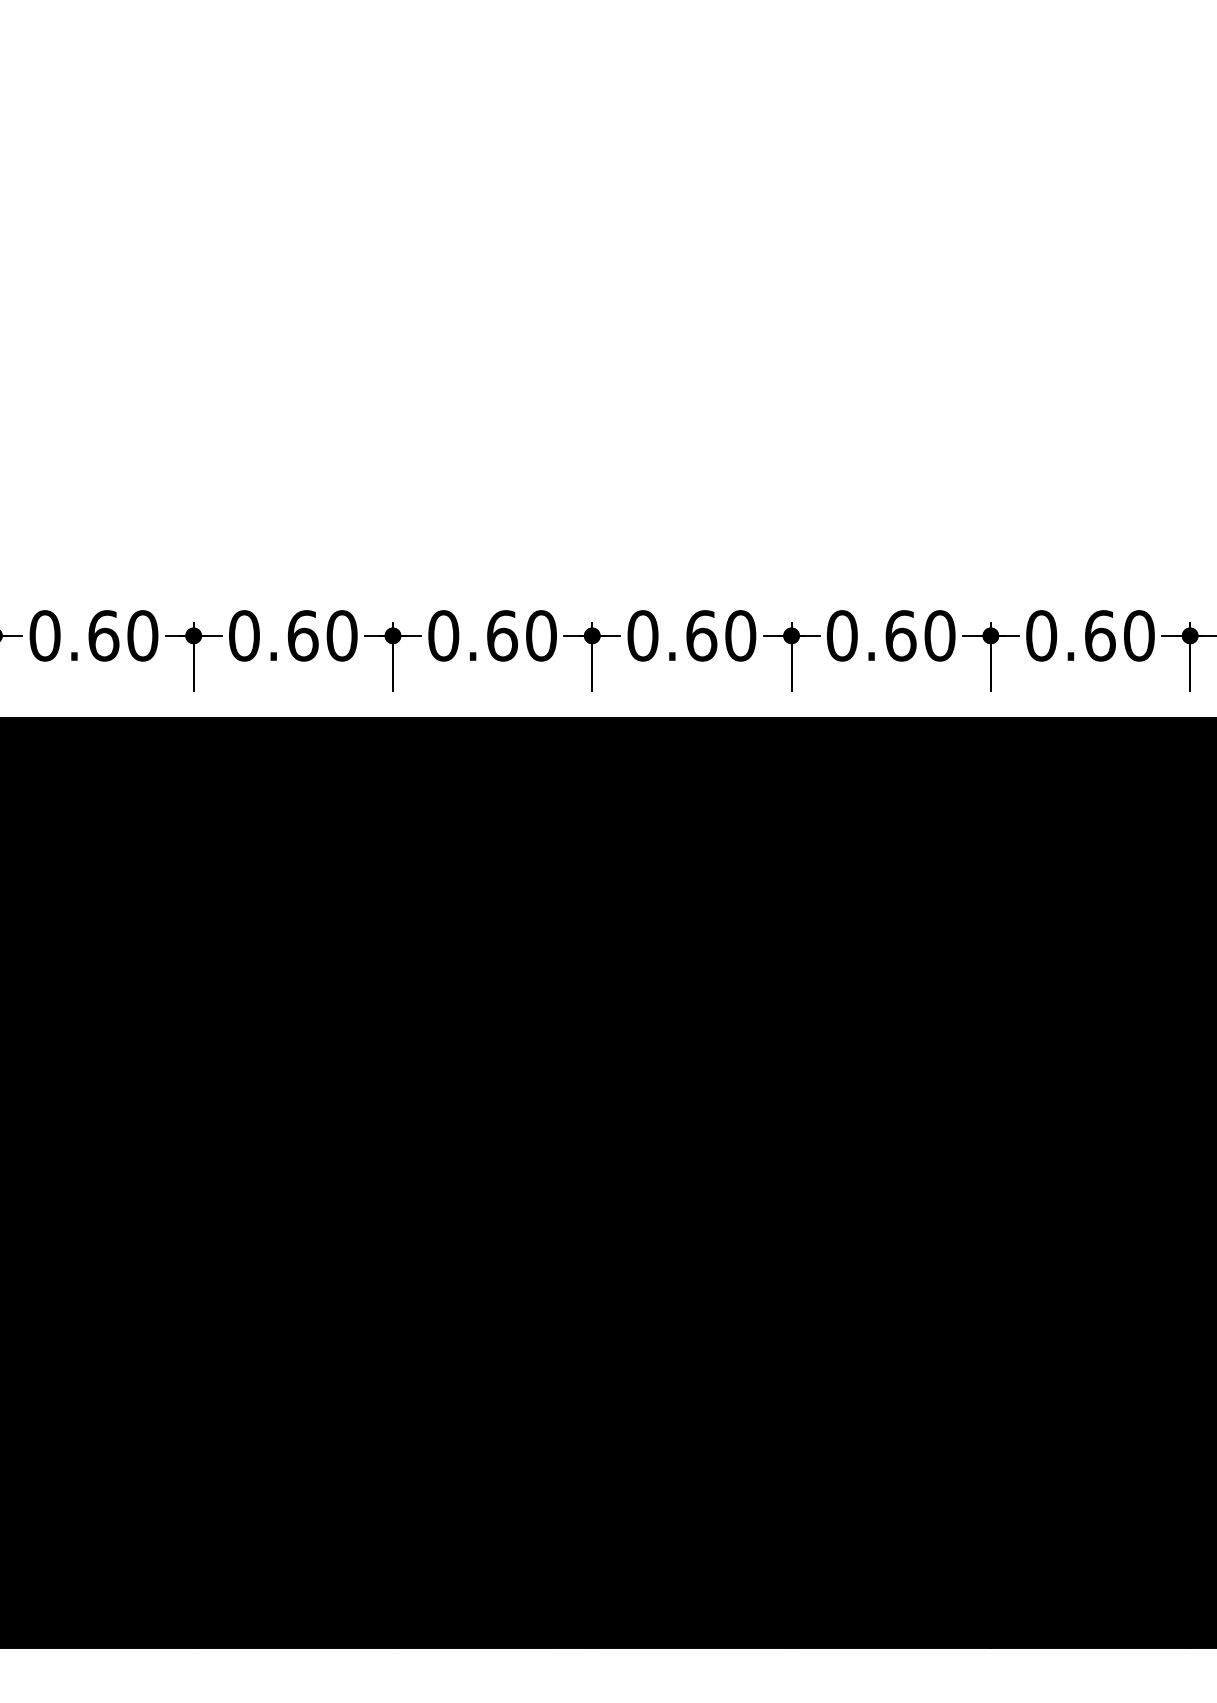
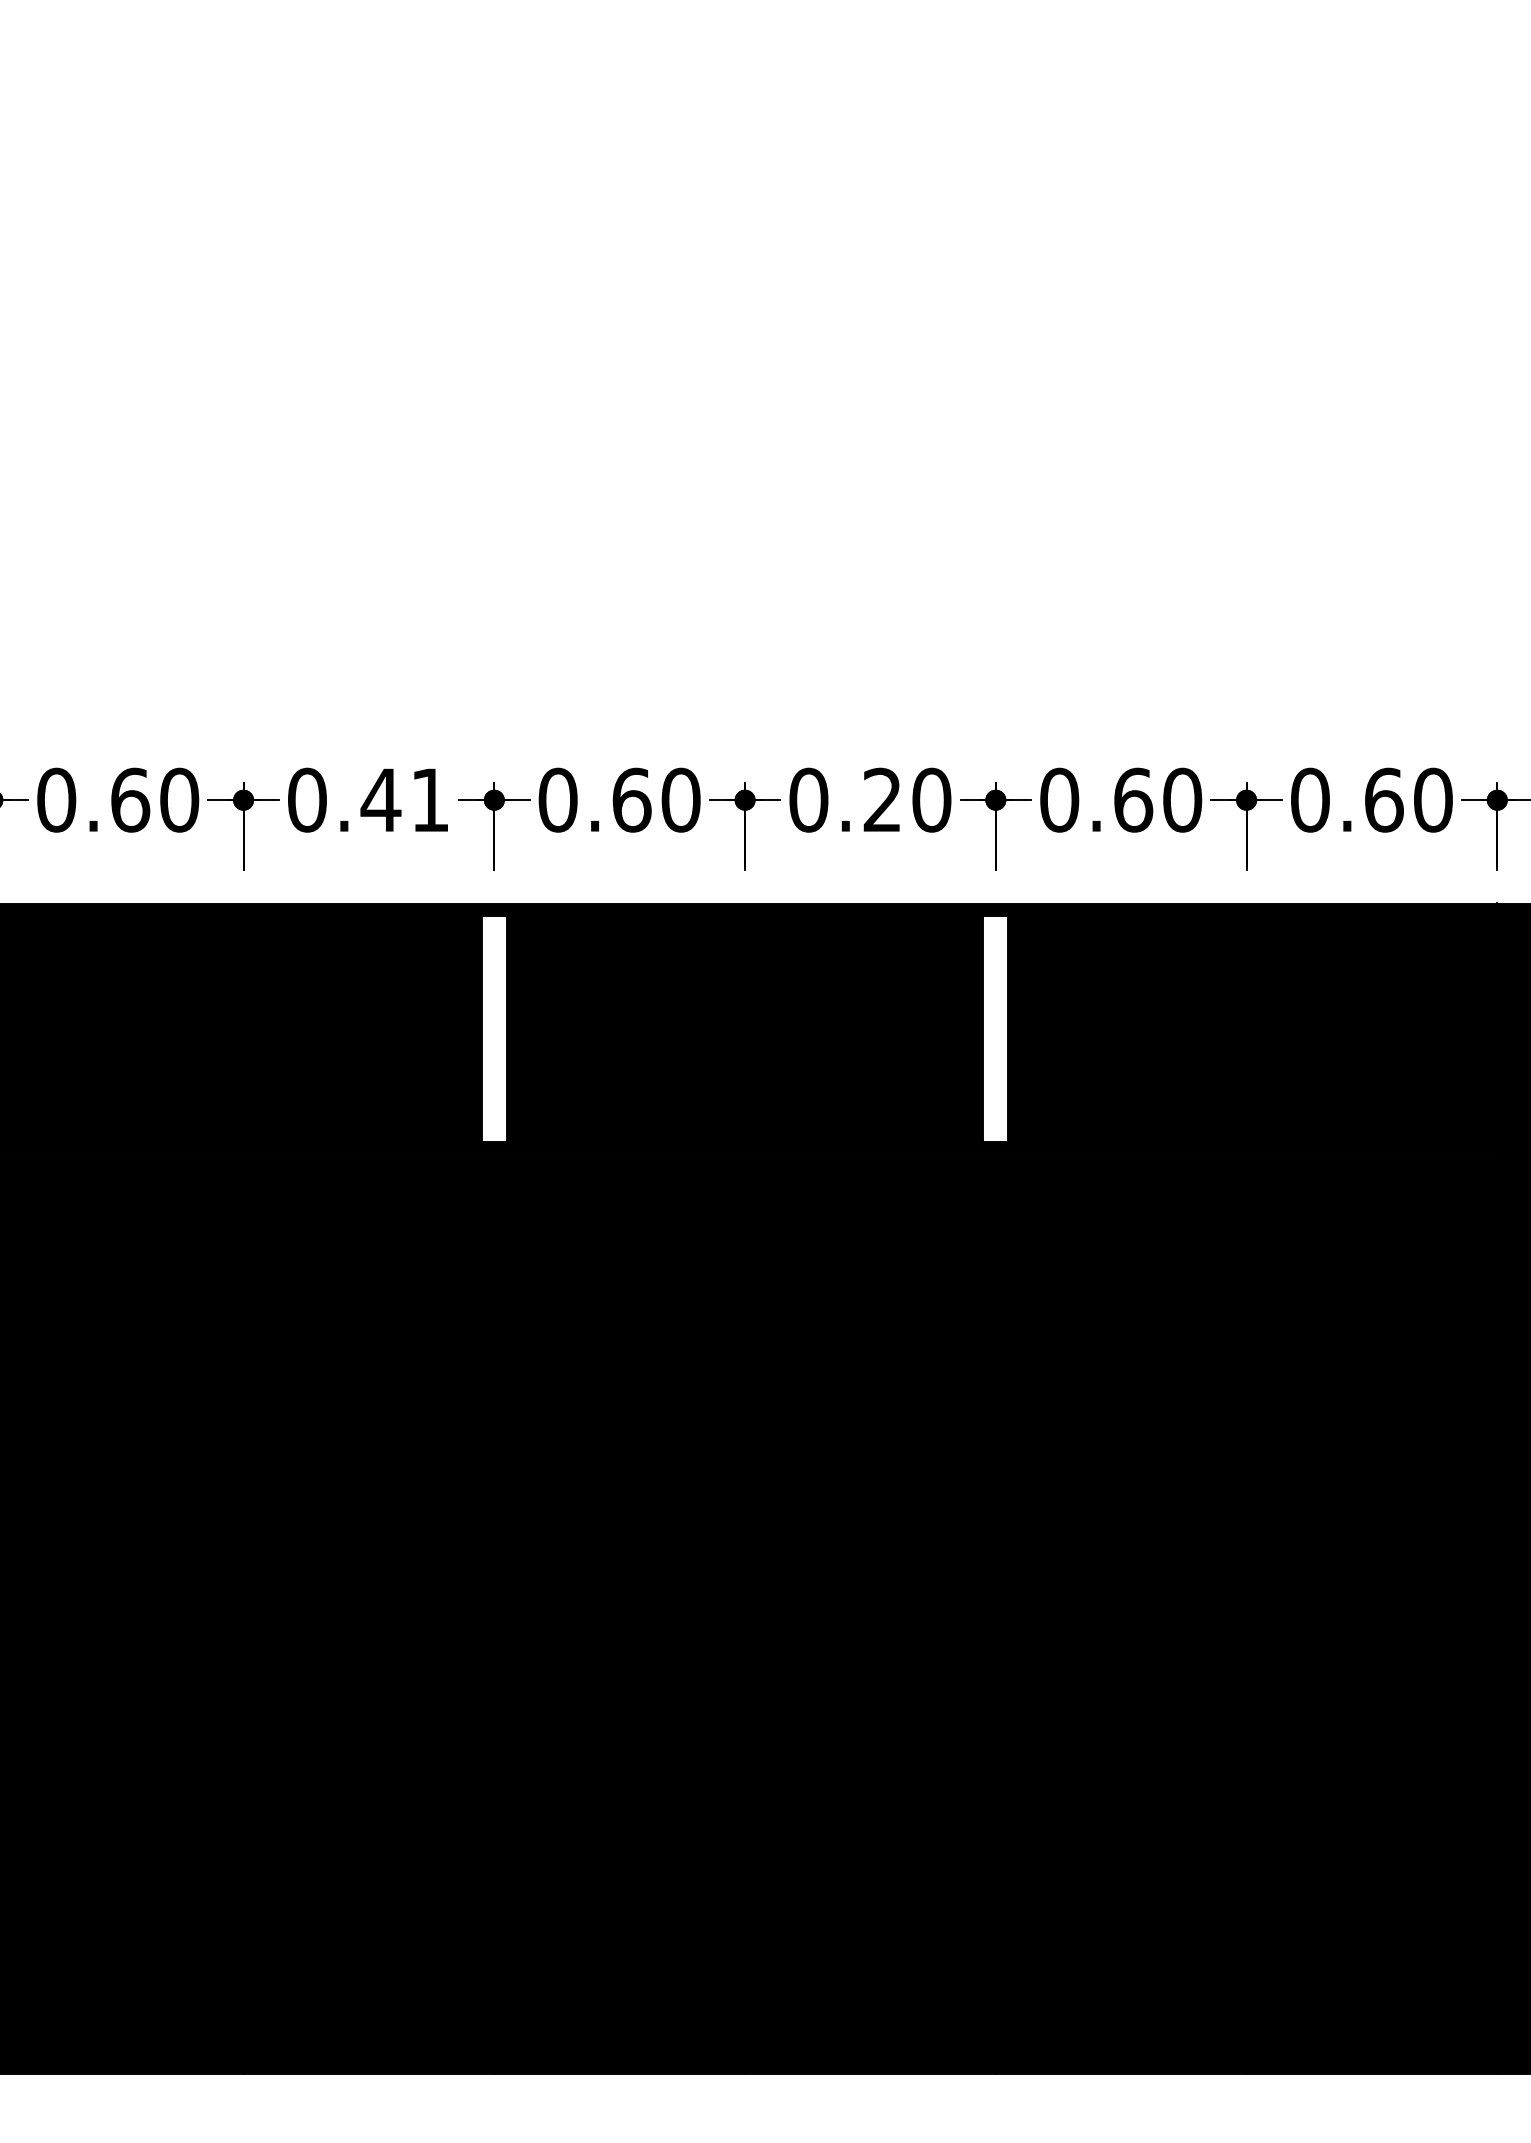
text: (321, 635) -> (404, 799), 0.60 -> 0.41
text: (701, 635) -> (882, 799), 0.60 -> 0.20
fill: (392, 817) -> (493, 1028), removed
fill: (791, 817) -> (995, 1028), removed

